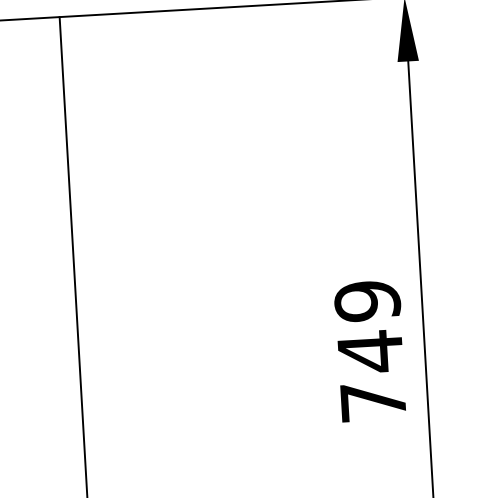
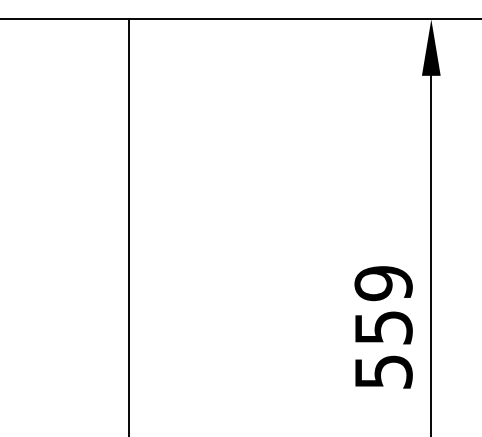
text: (371, 375) -> (383, 348), 749 -> 559

